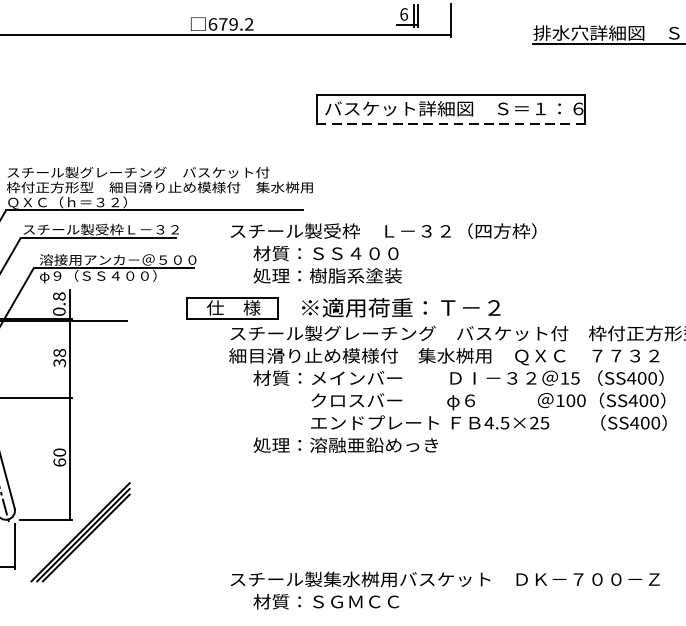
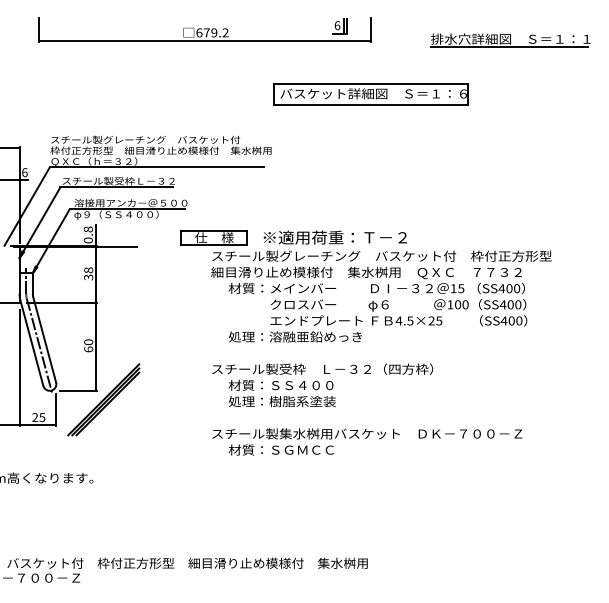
line: (451, 123) -> (371, 104), dashed -> solid
text: (383, 253) -> (322, 385), moved

